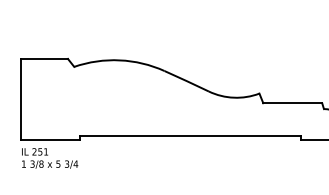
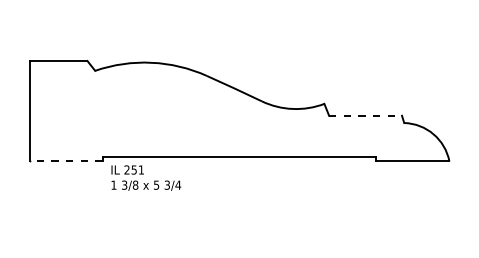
line: (293, 102) -> (366, 115), solid -> dashed
line: (51, 140) -> (66, 161), solid -> dashed
text: (50, 157) -> (146, 177), moved

